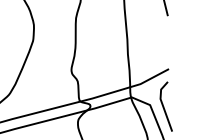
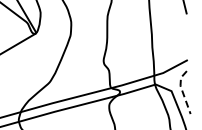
line: (162, 104) -> (182, 90), solid -> dashed

